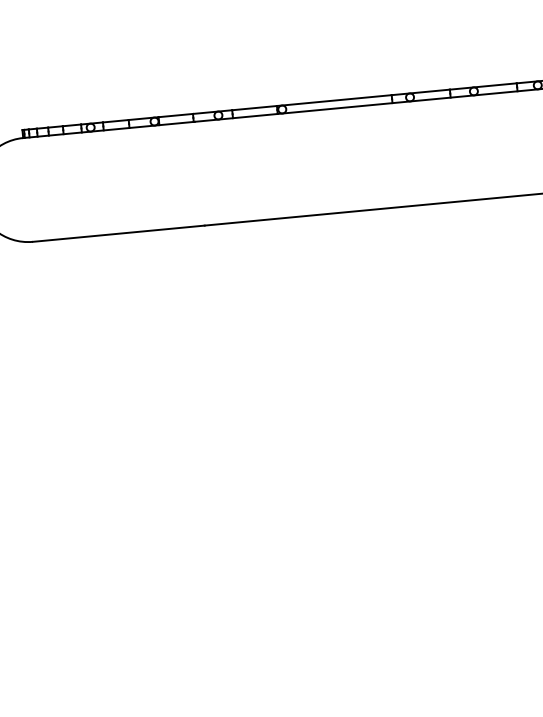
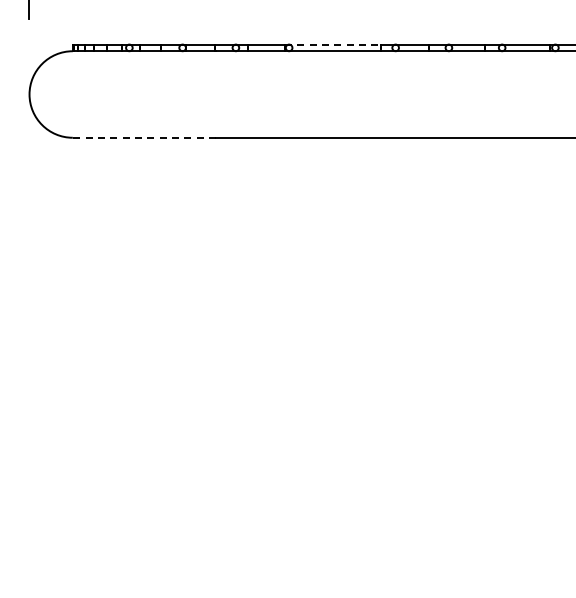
line: (333, 100) -> (332, 44), solid -> dashed
line: (118, 233) -> (144, 137), solid -> dashed

